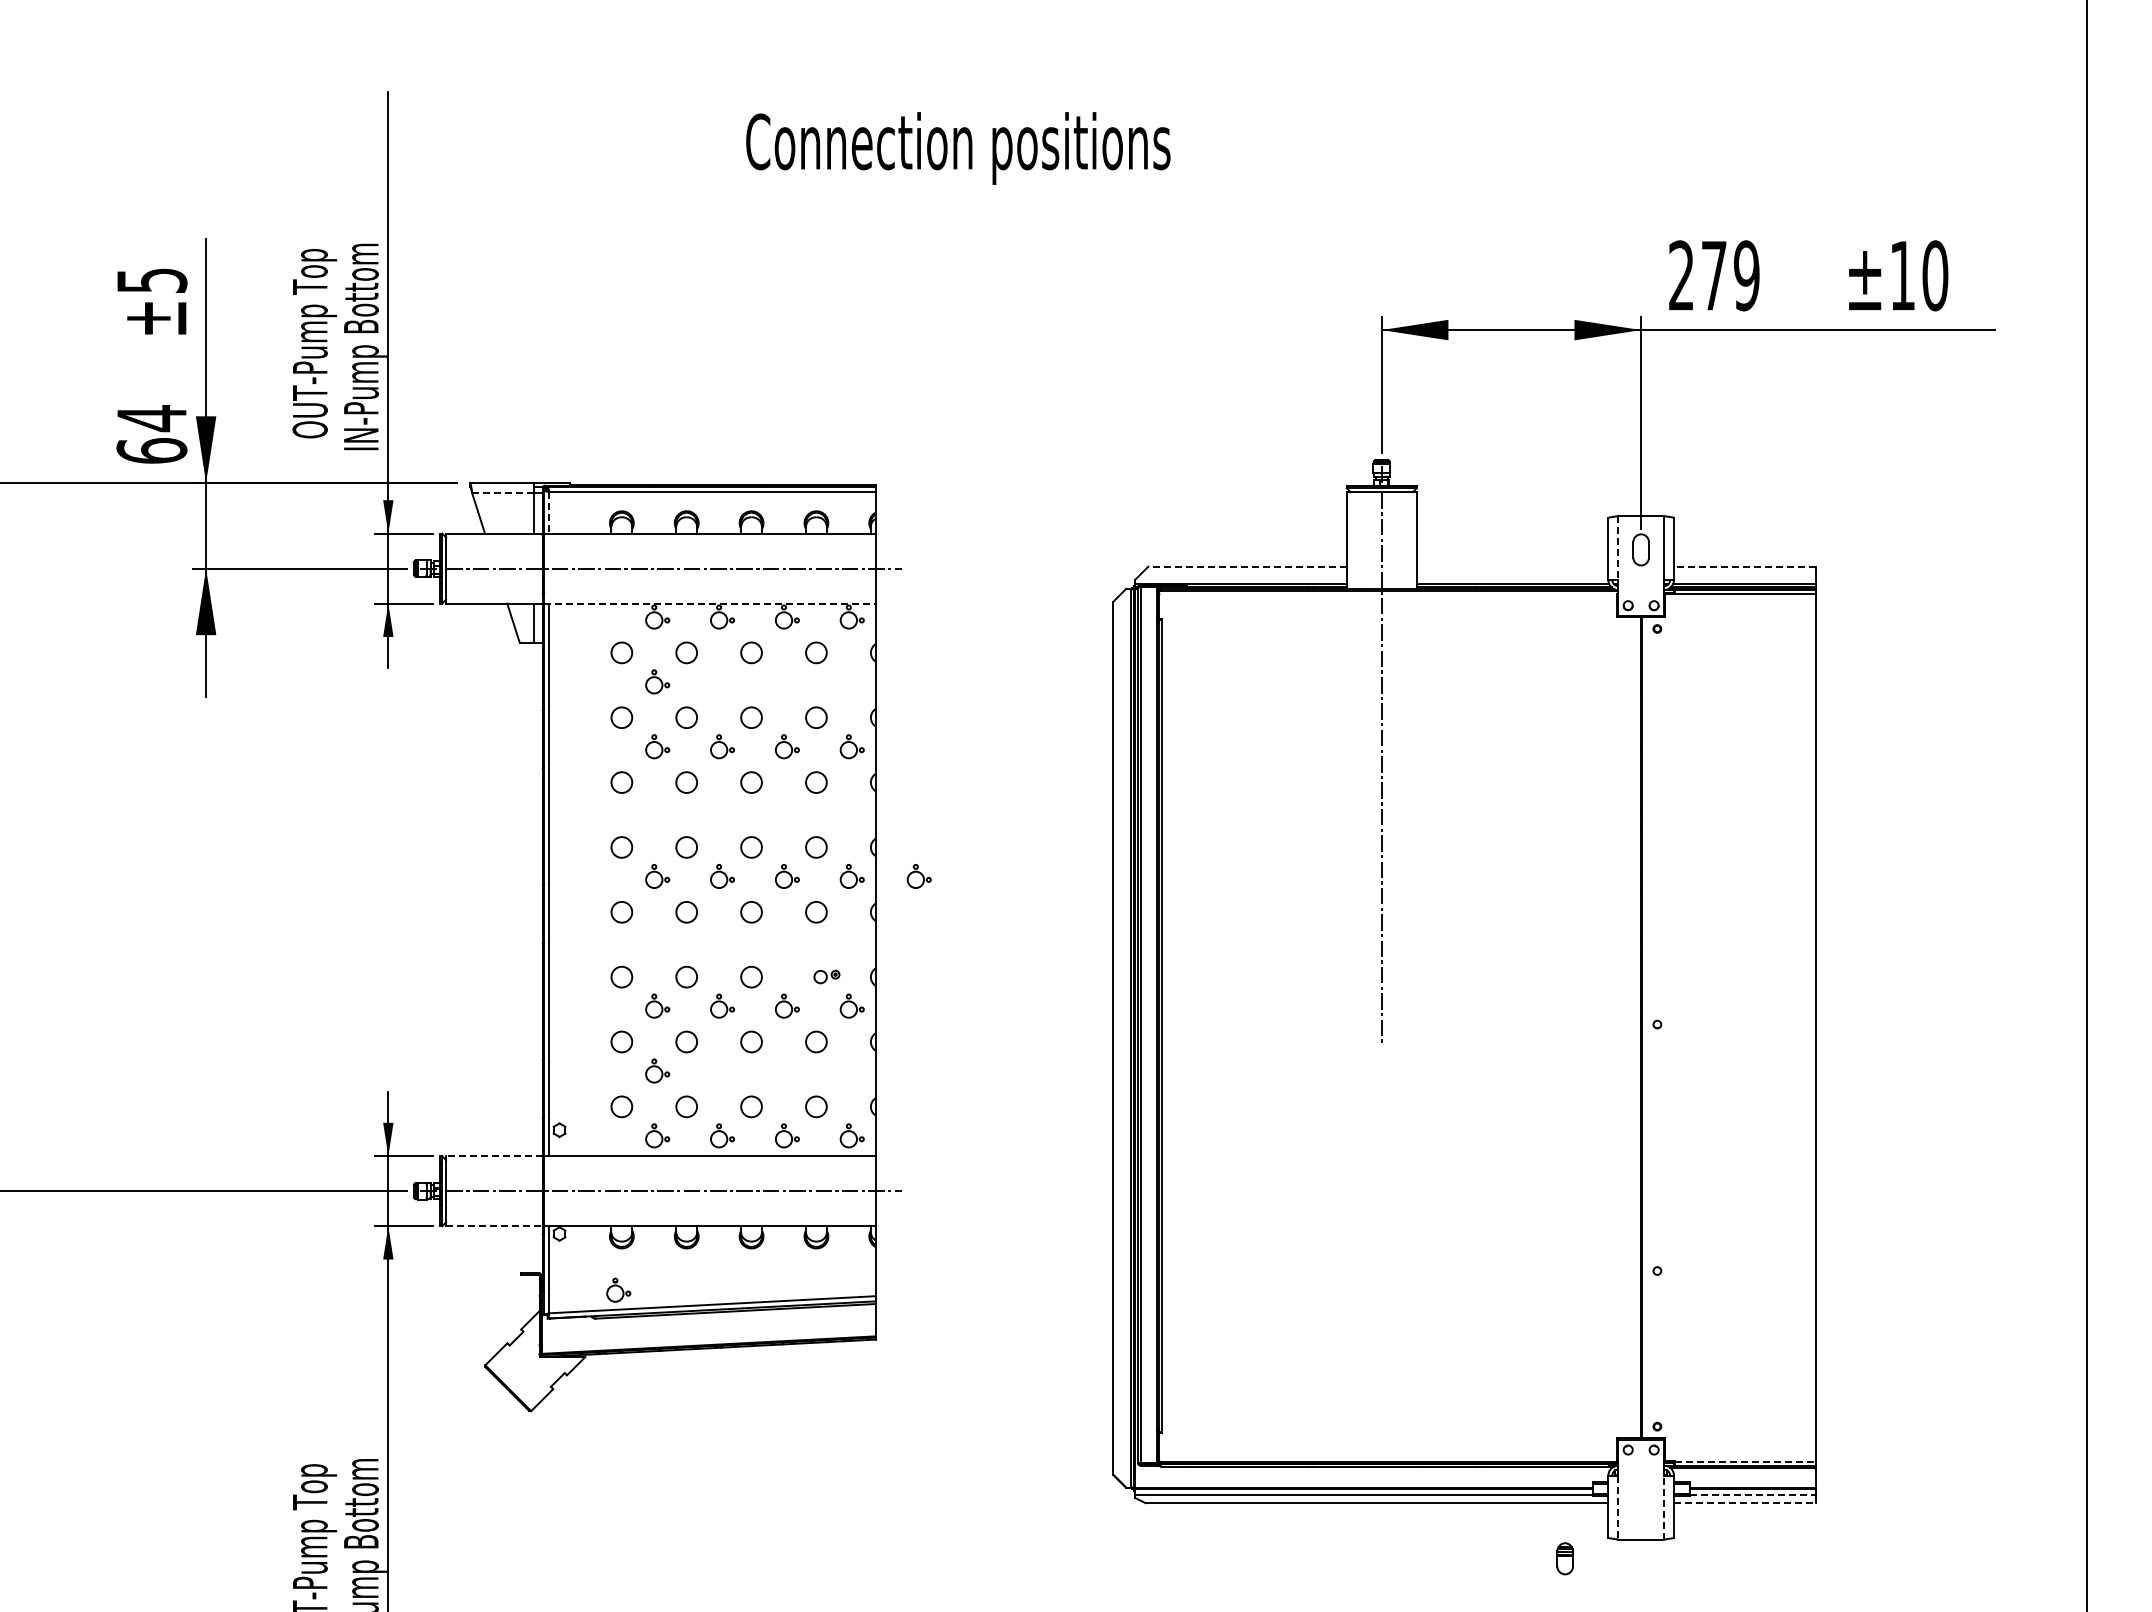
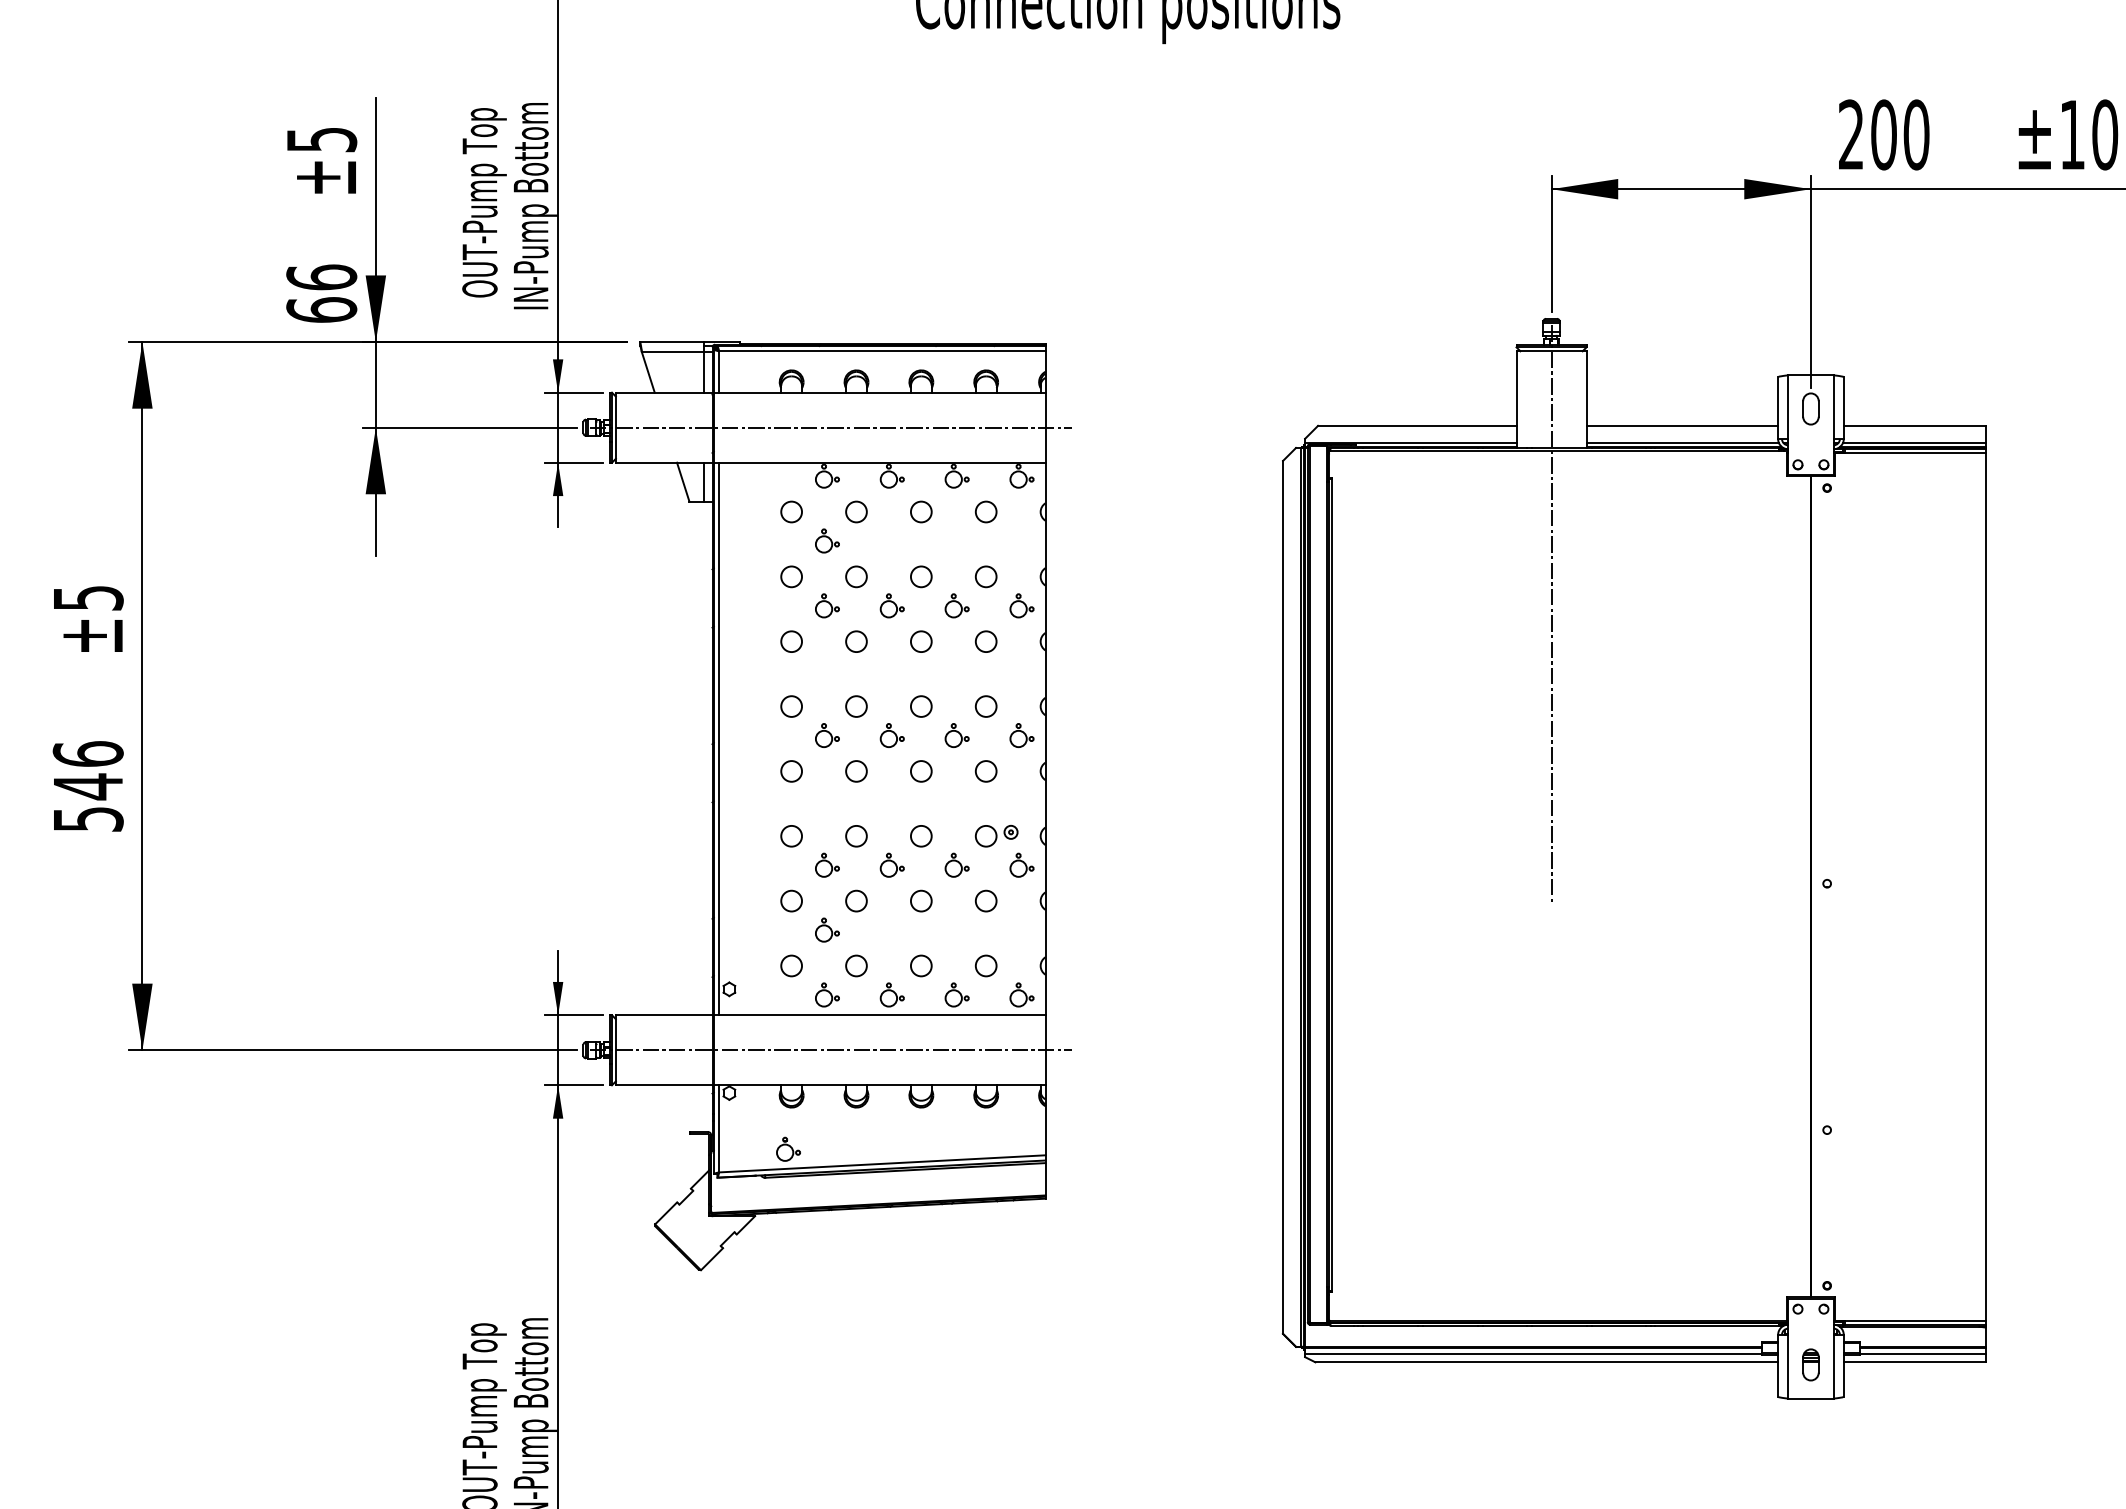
text: (1730, 275) -> (1900, 134), 279 -> 200
text: (151, 418) -> (321, 277), 64 -> 66
line: (503, 493) -> (673, 352), dashed -> solid
line: (549, 512) -> (719, 371), dashed -> solid
line: (1618, 548) -> (1788, 407), dashed -> solid
line: (1247, 566) -> (1417, 425), dashed -> solid
line: (1512, 566) -> (1682, 425), added
line: (1744, 566) -> (1914, 425), dashed -> solid
line: (709, 603) -> (879, 462), dashed -> solid
part: (918, 876) -> (1088, 735), removed
part: (826, 976) -> (996, 835), size x1.67
line: (493, 1156) -> (663, 1015), dashed -> solid
line: (494, 1226) -> (664, 1085), dashed -> solid
line: (1745, 1461) -> (1915, 1320), dashed -> solid
line: (1753, 1495) -> (1923, 1354), dashed -> solid
line: (1744, 1503) -> (1914, 1362), dashed -> solid
line: (1618, 1507) -> (1788, 1366), dashed -> solid
line: (1663, 1507) -> (1833, 1366), dashed -> solid
part: (1564, 1558) -> (1810, 1364), moved

